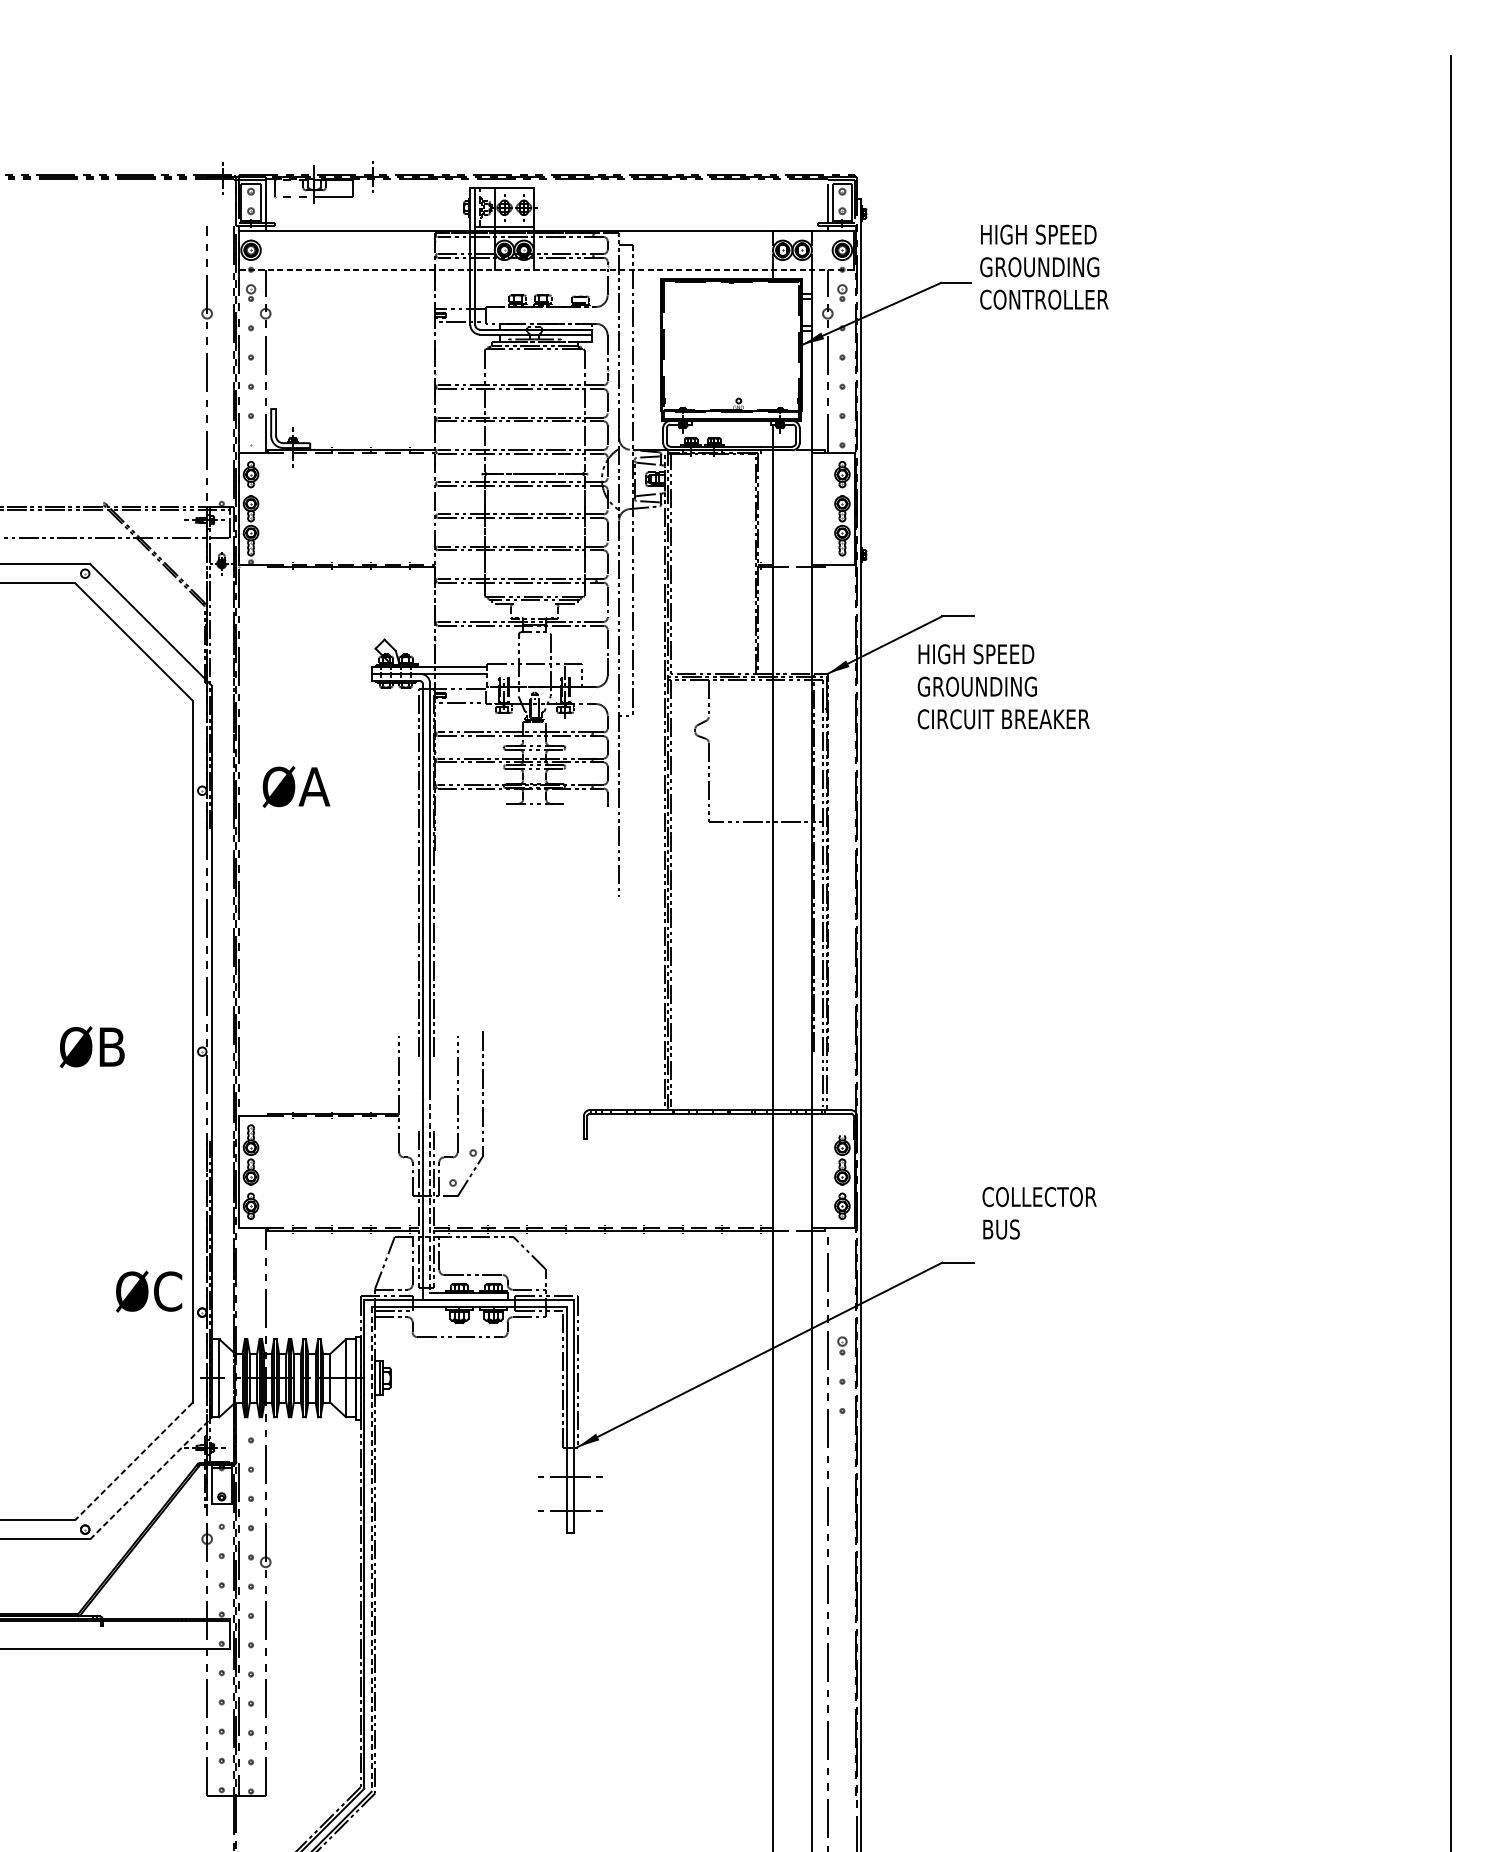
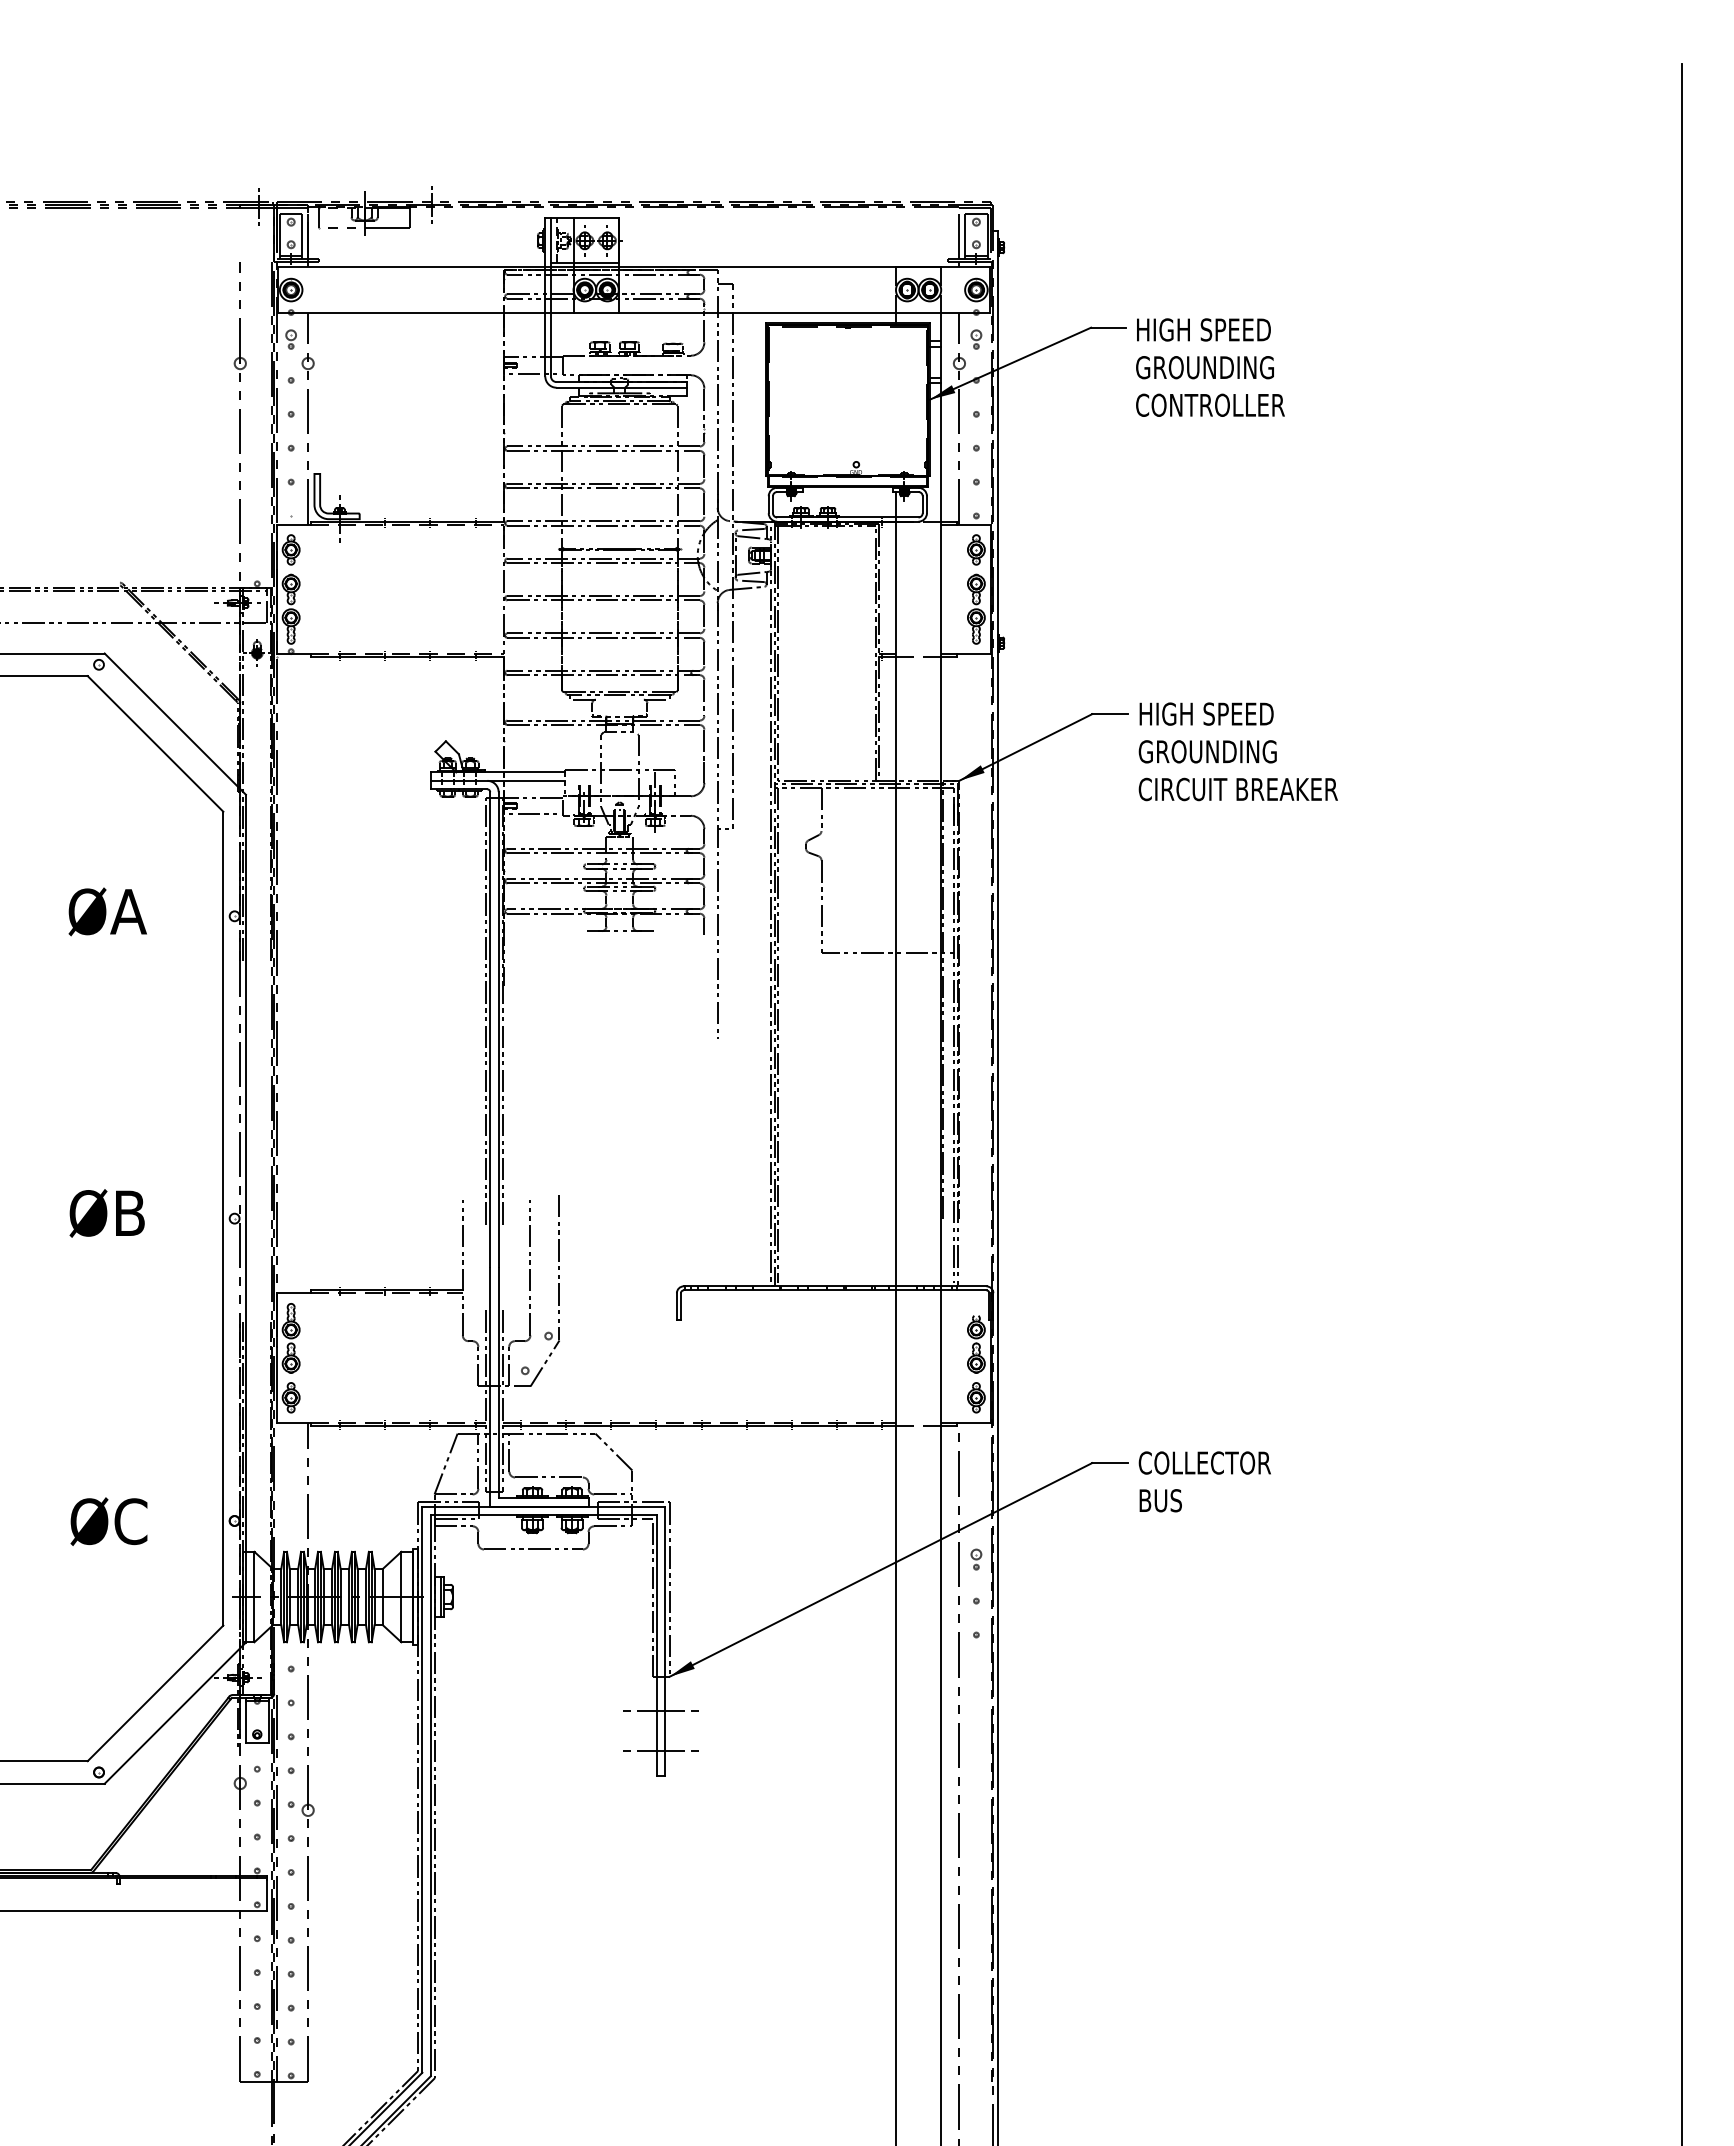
text: (1044, 267) -> (1210, 367), moved
line: (547, 269) -> (634, 312), dashed -> solid
text: (1003, 686) -> (1237, 751), moved
text: (296, 786) -> (107, 911), moved
line: (429, 1193) -> (498, 1383), dashed -> solid
text: (1039, 1212) -> (1204, 1481), moved
text: (148, 1291) -> (108, 1521), moved
line: (133, 1461) -> (155, 1693), dashed -> solid
line: (151, 1478) -> (175, 1713), dashed -> solid
line: (371, 1549) -> (430, 1795), dashed -> solid

